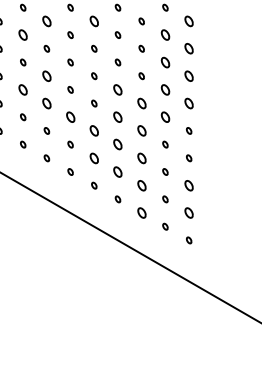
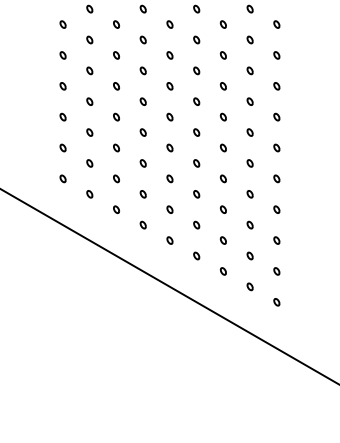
part: (46, 21) -> (116, 55), size x0.62
part: (93, 21) -> (169, 55), size x0.62
part: (188, 21) -> (276, 55), size x0.62
part: (22, 34) -> (89, 70), size x0.62
part: (164, 34) -> (249, 70), size x0.62
part: (188, 48) -> (276, 86), size x0.62
part: (164, 62) -> (249, 101), size x0.62
part: (46, 75) -> (116, 116), size x0.62
part: (188, 75) -> (276, 116), size x0.62
part: (22, 89) -> (89, 132), size x0.62
part: (117, 89) -> (196, 132), size x0.62
part: (164, 89) -> (249, 132), size x0.62
part: (46, 103) -> (116, 147), size x0.62
part: (140, 103) -> (222, 147), size x0.62
part: (188, 103) -> (276, 147), size x0.62
part: (69, 117) -> (142, 163), size x0.62
part: (117, 117) -> (196, 163), size x0.62
part: (164, 117) -> (249, 163), size x0.62
part: (93, 130) -> (169, 178), size x0.62
part: (140, 130) -> (222, 178), size x0.62
part: (117, 144) -> (196, 194), size x0.62
part: (93, 158) -> (169, 209), size x0.62
part: (140, 158) -> (222, 209), size x0.62
part: (117, 171) -> (196, 224), size x0.62
part: (140, 185) -> (222, 240), size x0.62
part: (188, 185) -> (276, 240), size x0.62
part: (140, 213) -> (222, 271), size x0.62
part: (188, 213) -> (276, 271), size x0.62

